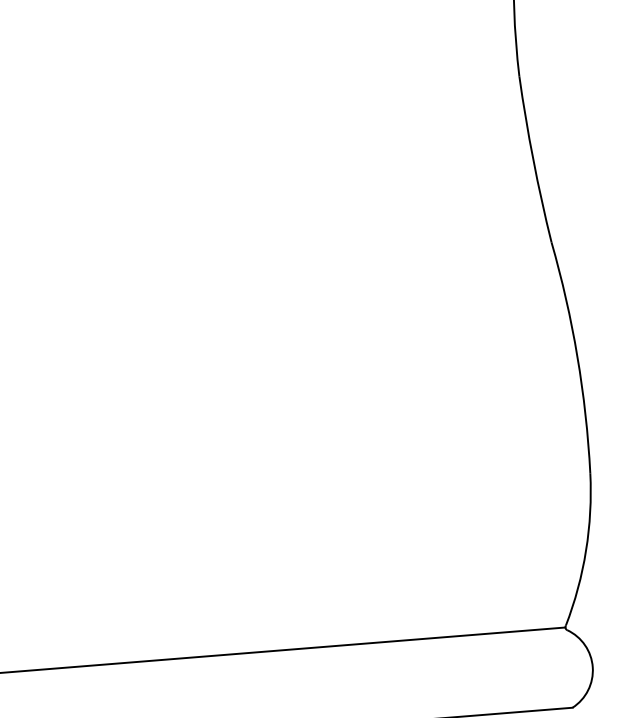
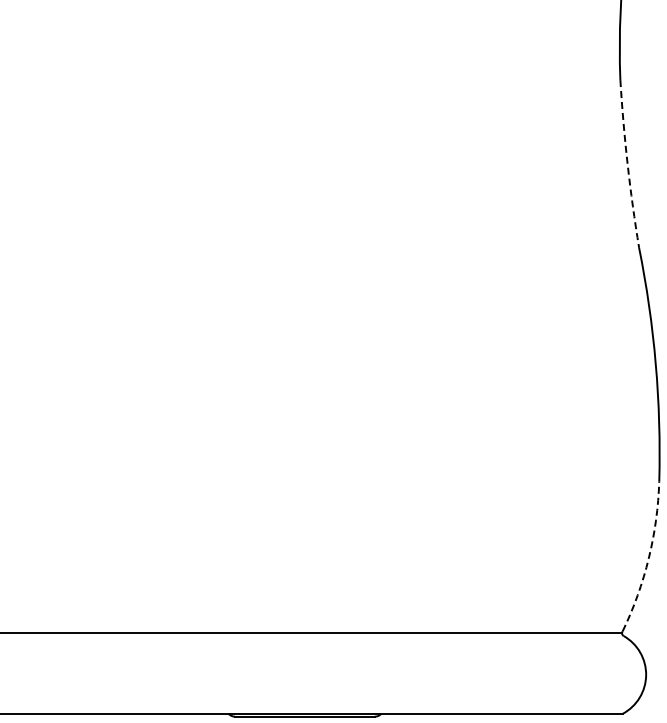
arc: (533, 160) -> (627, 164), solid -> dashed
arc: (585, 550) -> (648, 558), solid -> dashed

